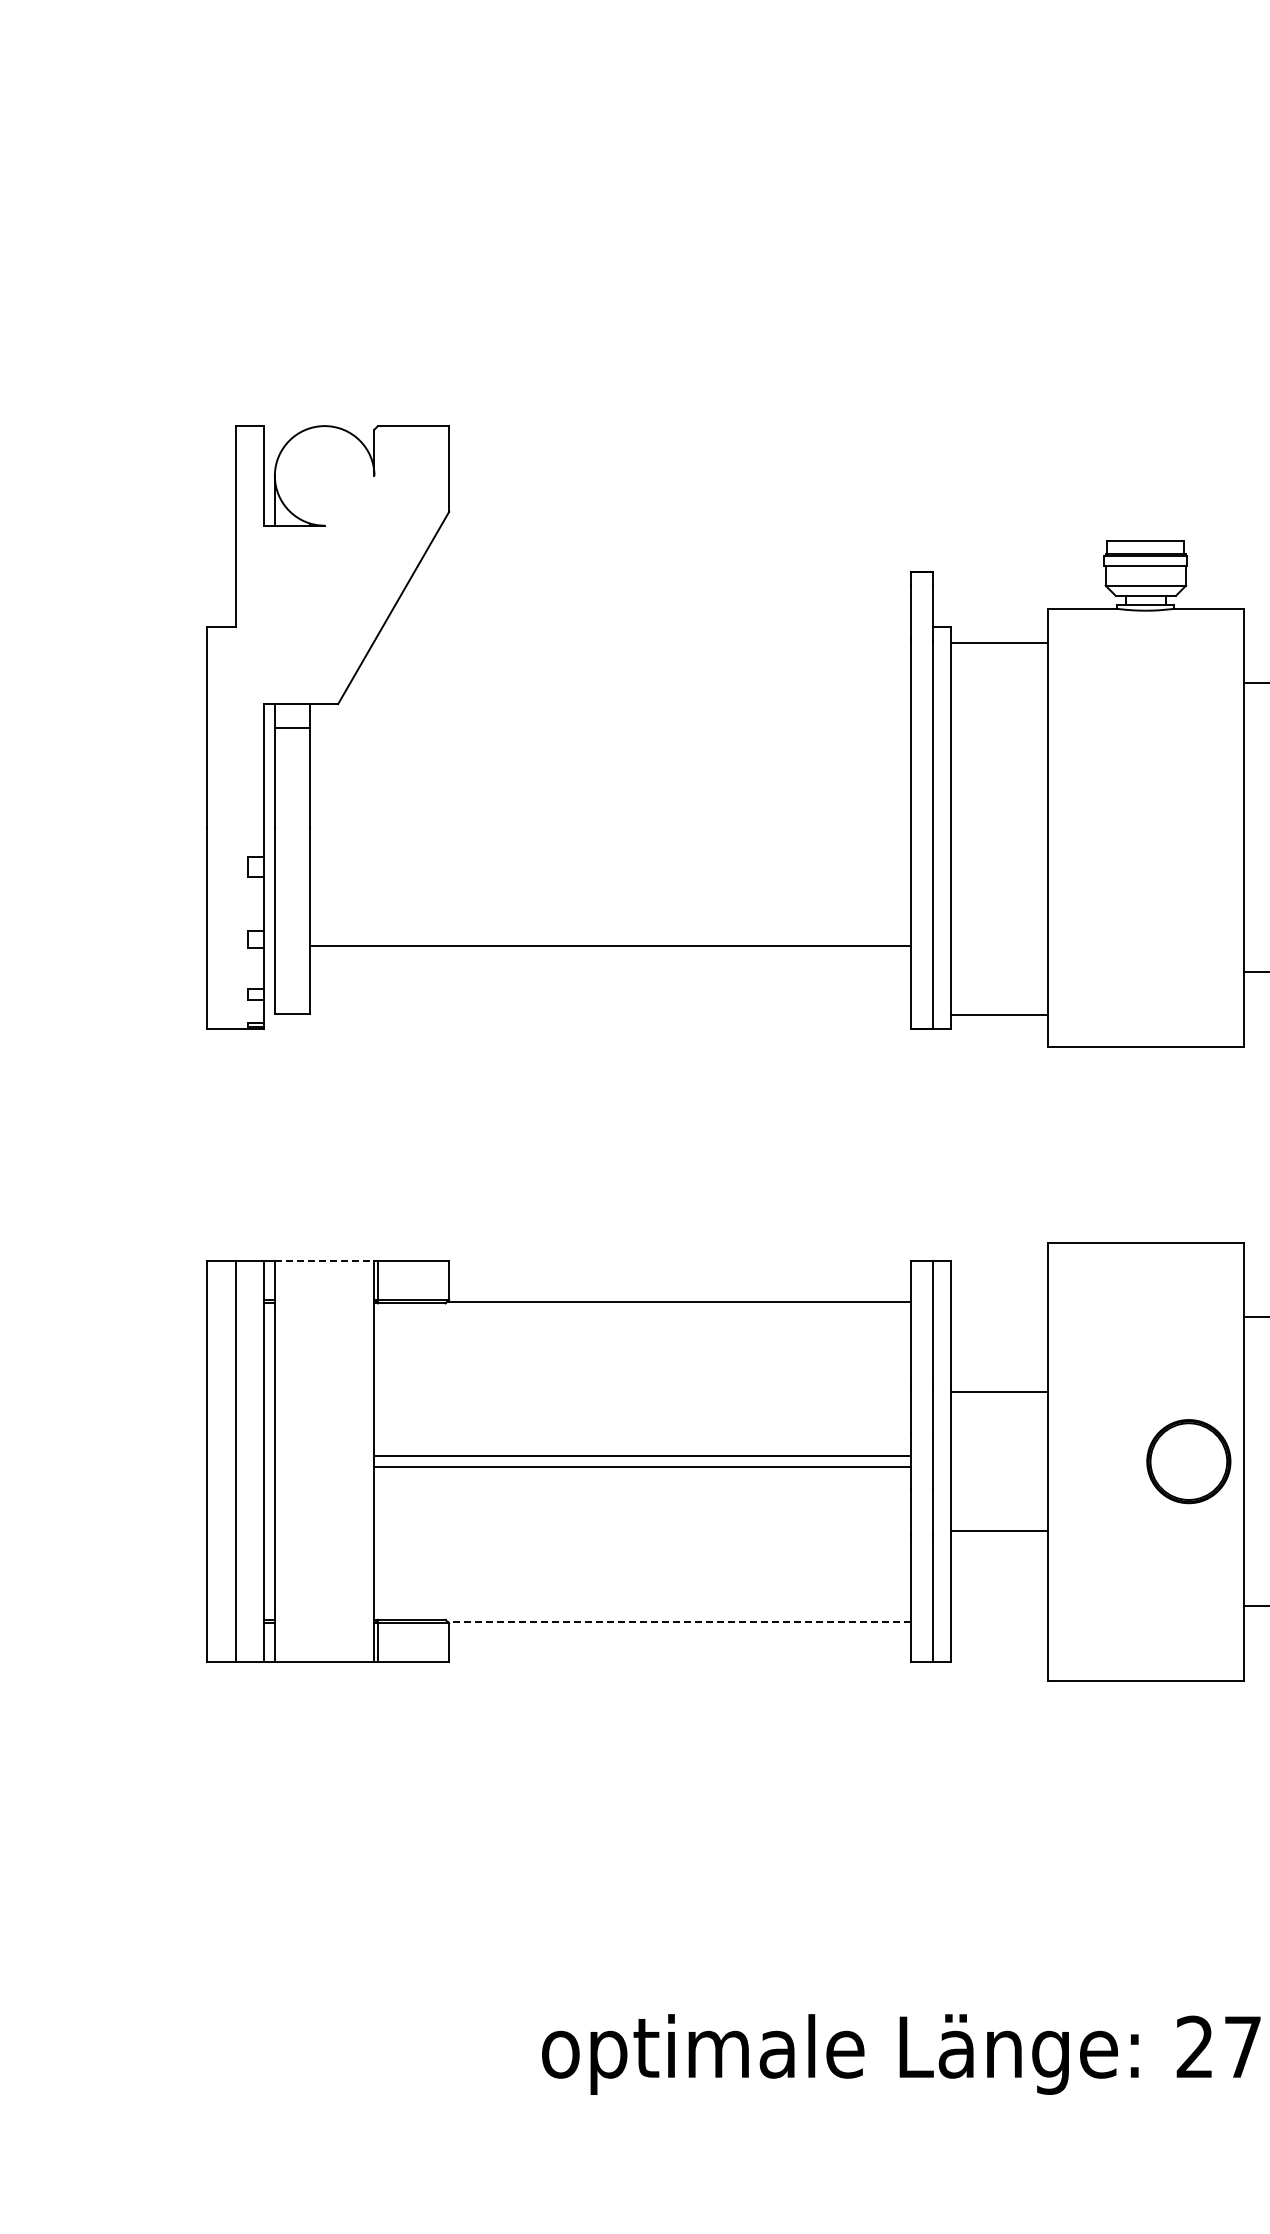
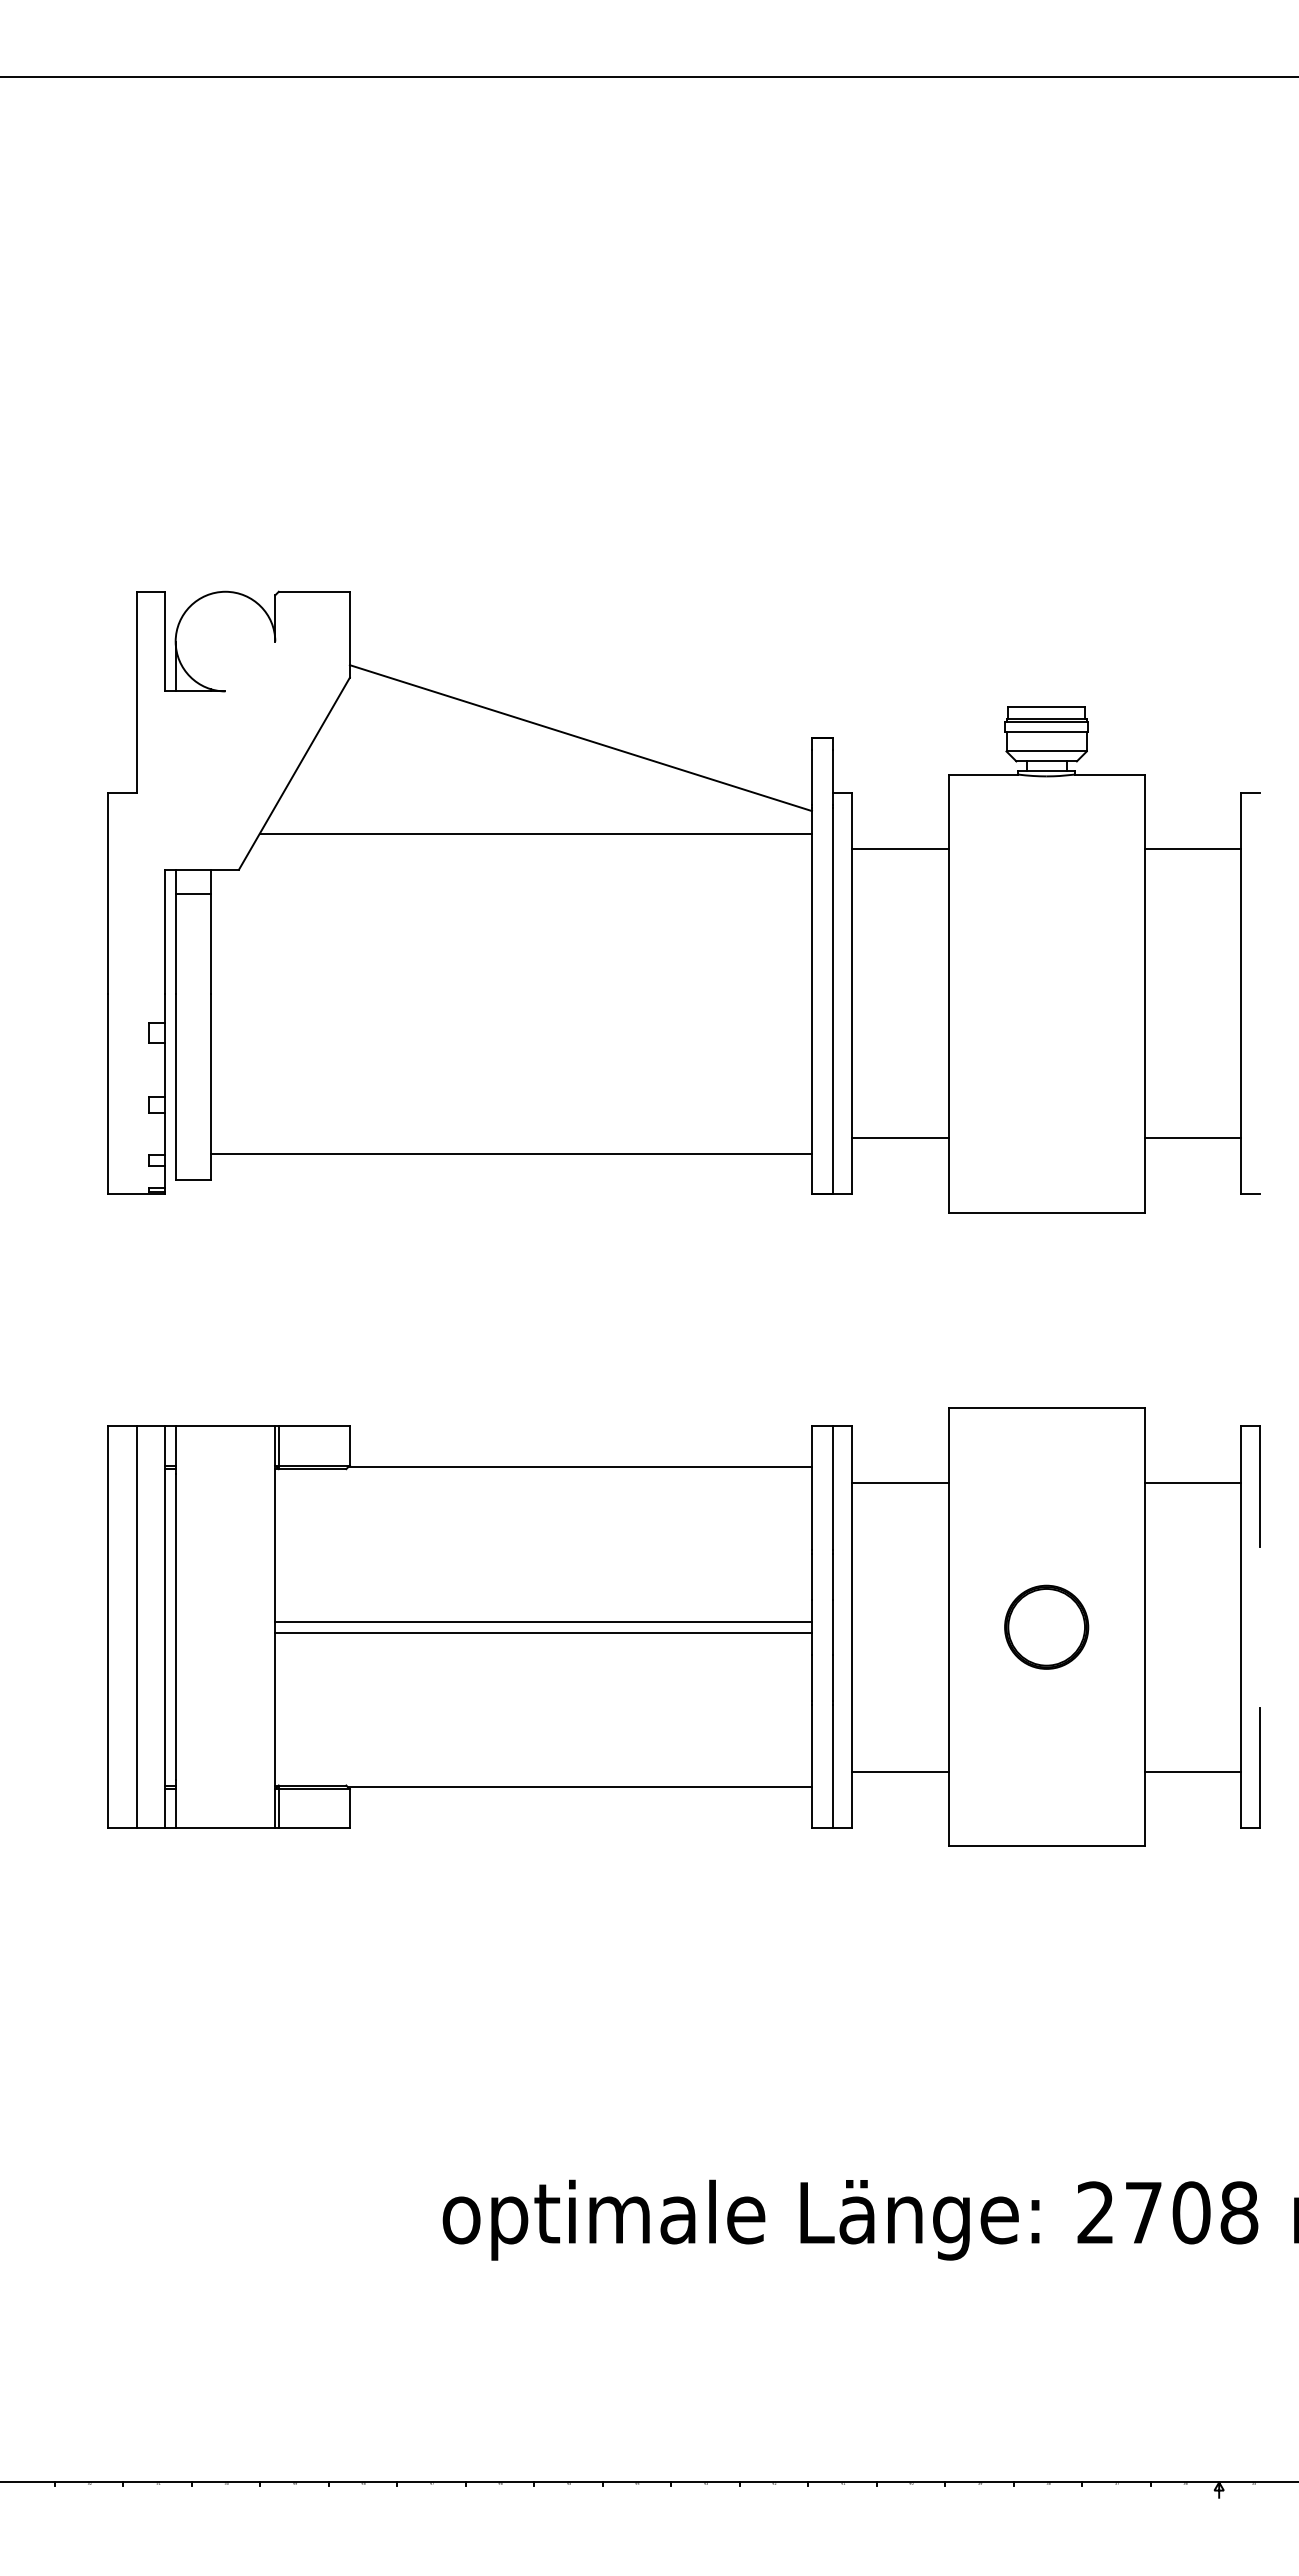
line: (679, 572) -> (580, 738), added
line: (998, 643) -> (899, 849), moved
line: (634, 667) -> (535, 833), added
line: (610, 945) -> (511, 1153), moved
line: (998, 1015) -> (899, 1138), moved
line: (324, 1260) -> (225, 1426), dashed -> solid
line: (998, 1391) -> (899, 1482), moved
part: (1188, 1460) -> (1046, 1626), moved
line: (998, 1530) -> (899, 1771), moved
line: (679, 1621) -> (580, 1787), dashed -> solid

